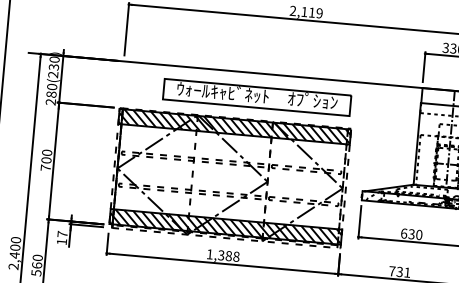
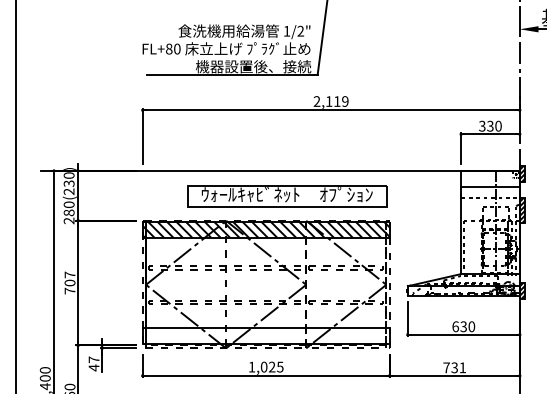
text: (46, 152) -> (69, 274), 700 -> 707
hatch: (225, 226) -> (265, 336), removed
text: (61, 241) -> (93, 367), 17 -> 47
text: (228, 255) -> (271, 366), 1,388 -> 1,025

